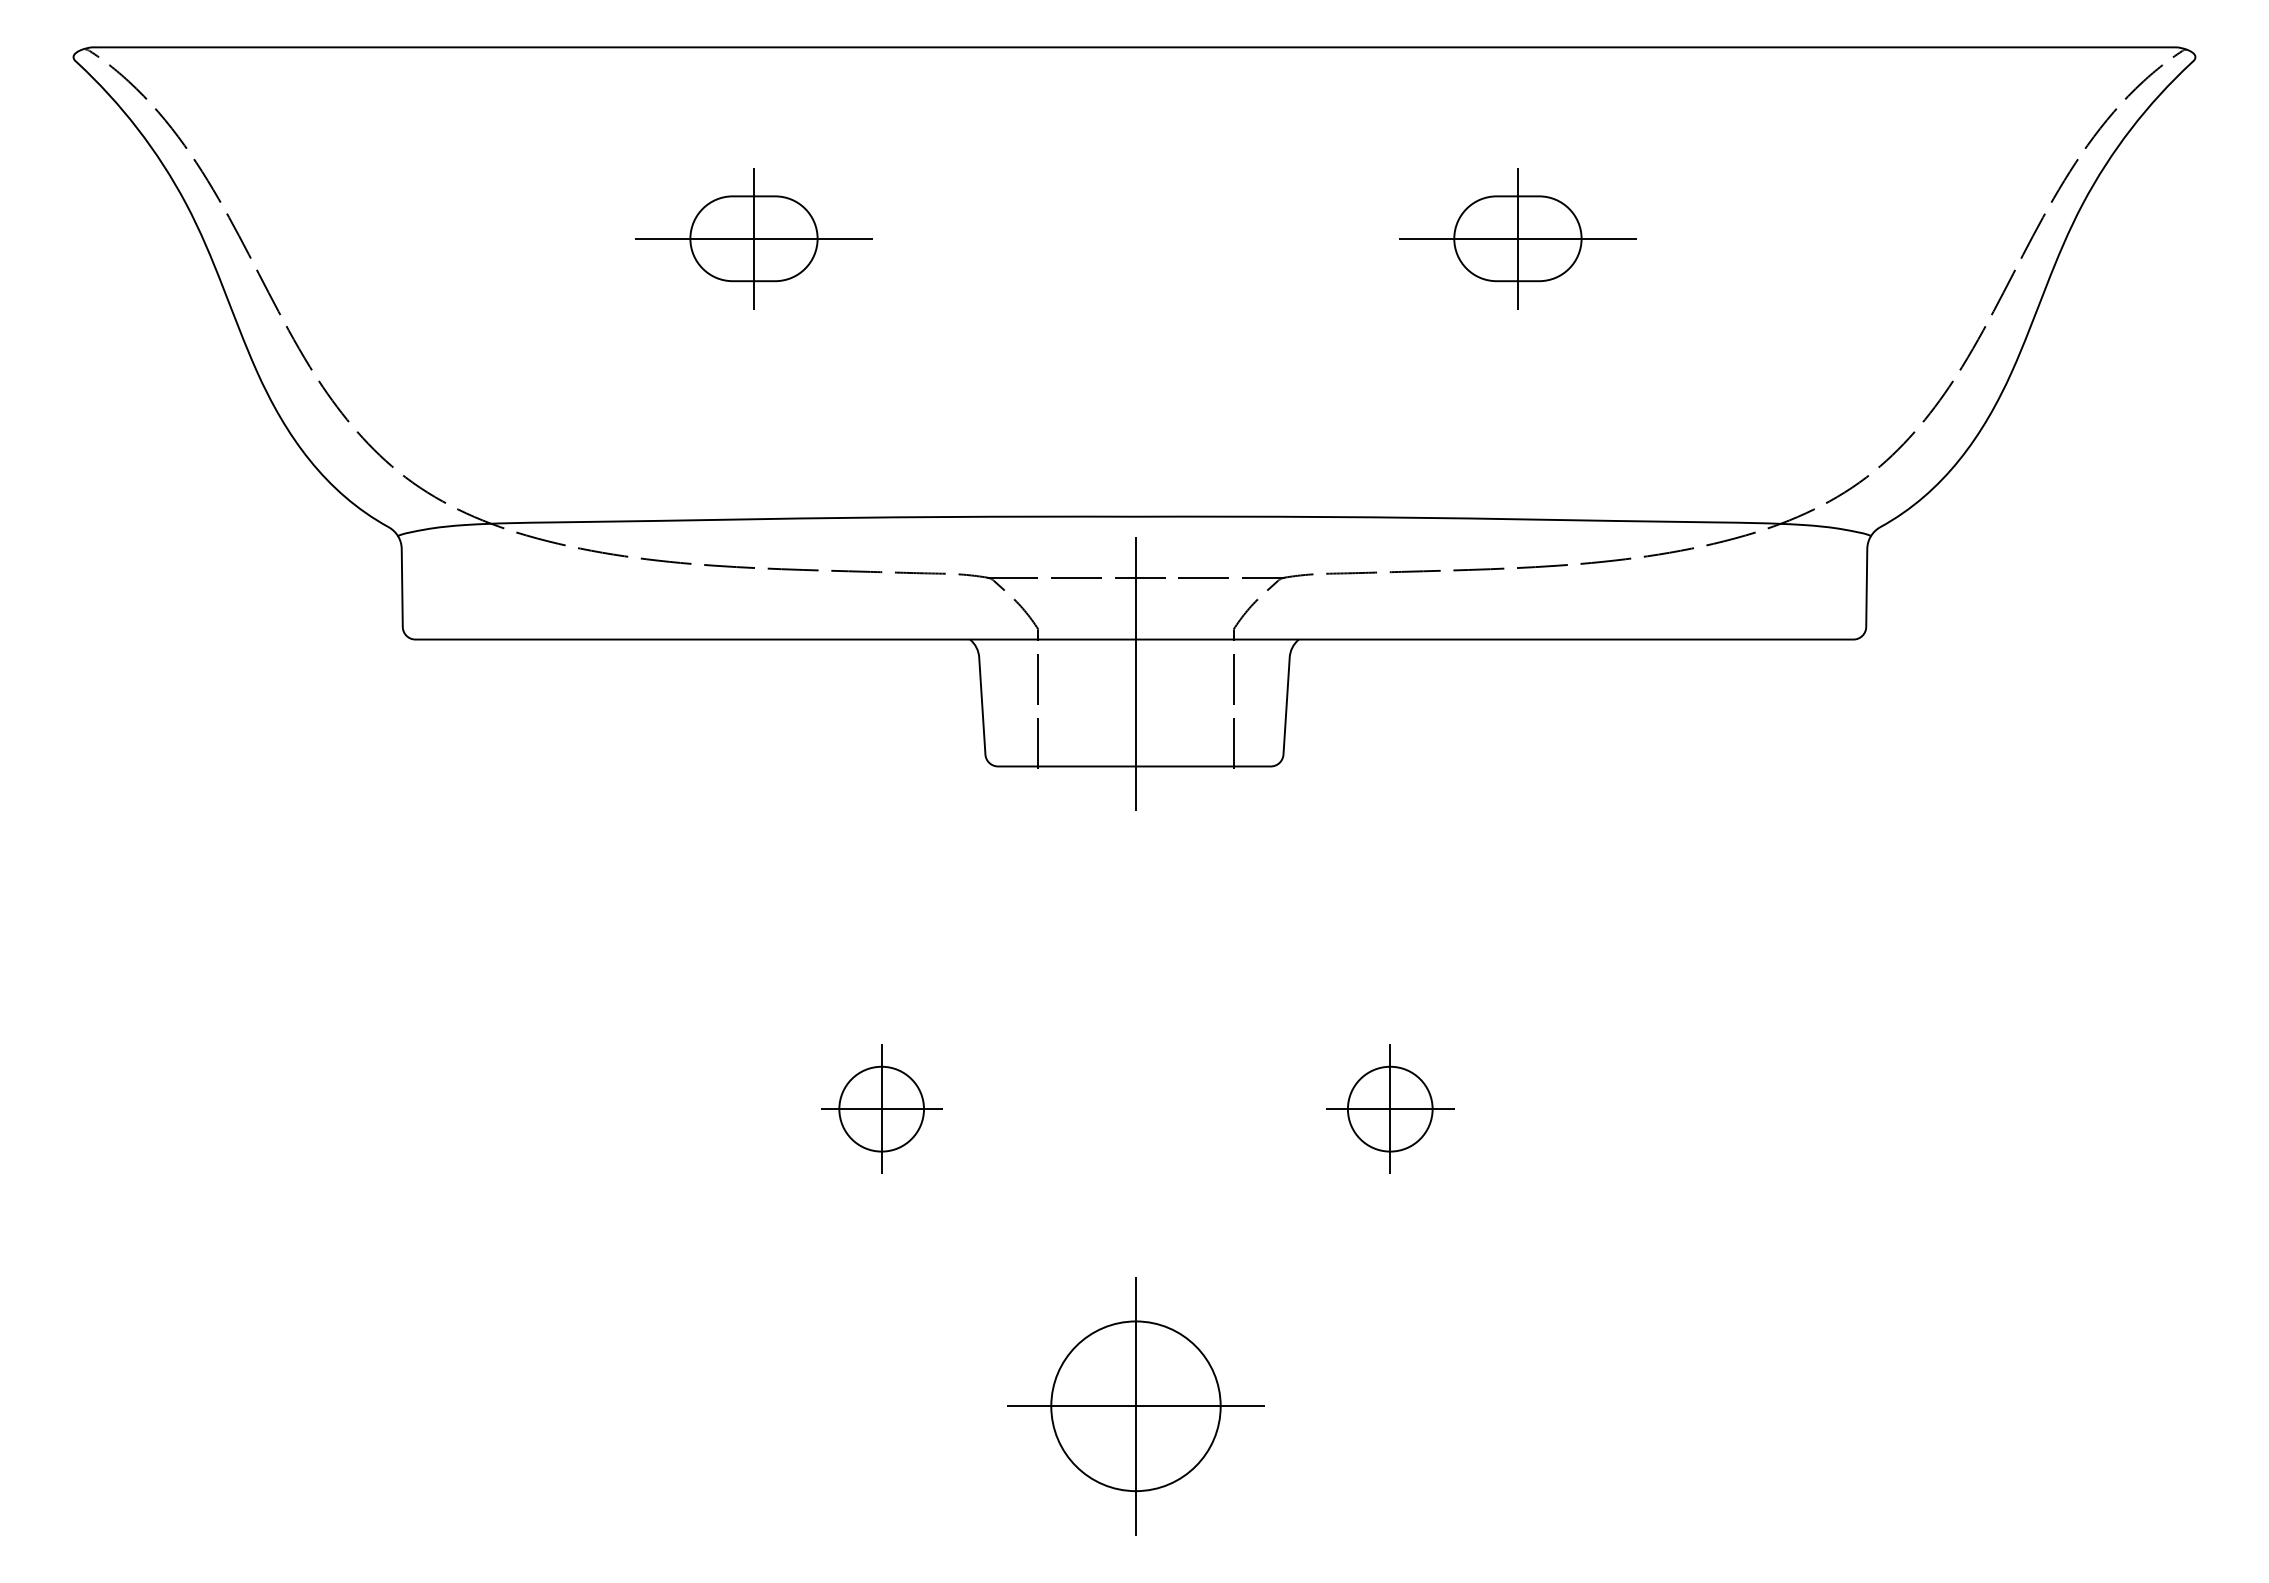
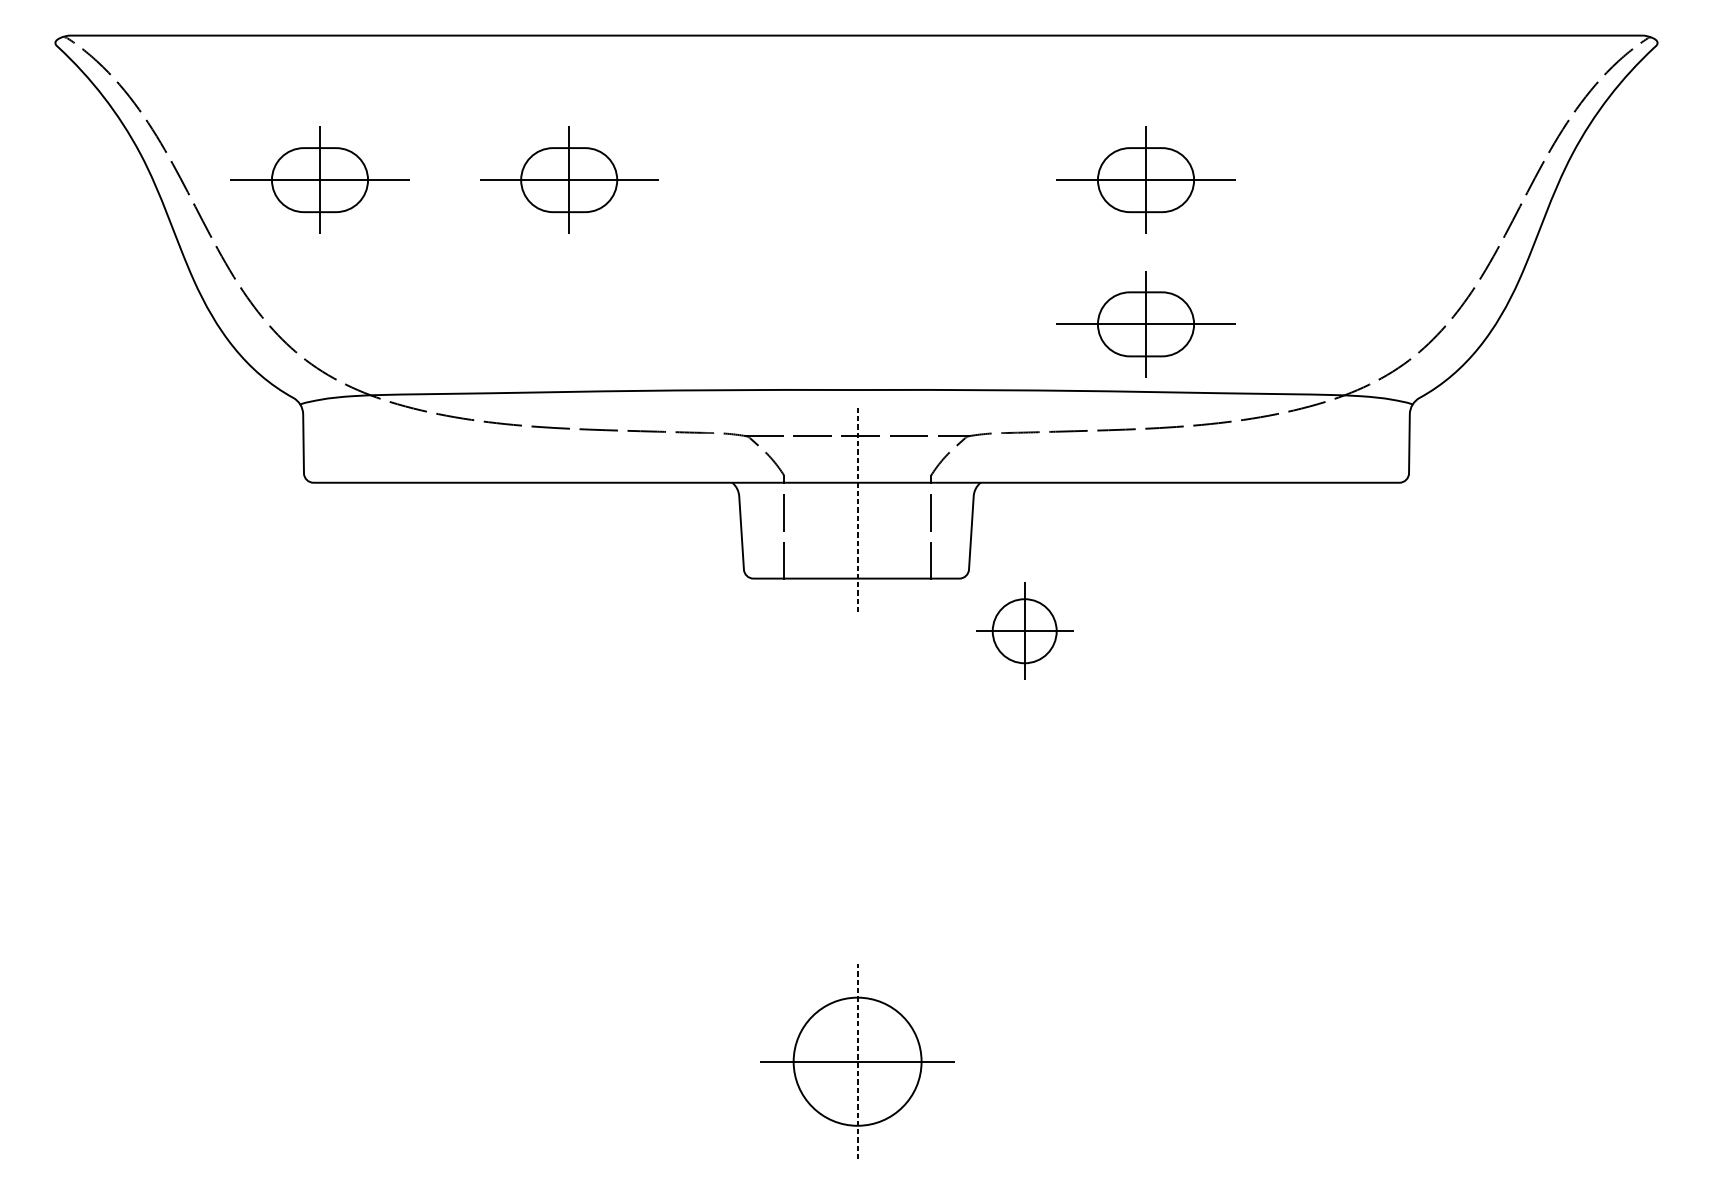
part: (423, 238) -> (319, 179), added
part: (1517, 429) -> (1145, 324), added
line: (1135, 673) -> (857, 508), solid -> dashed
part: (881, 1108) -> (665, 836), removed
part: (1390, 1108) -> (1024, 630), moved
line: (1135, 1406) -> (857, 1061), solid -> dashed

